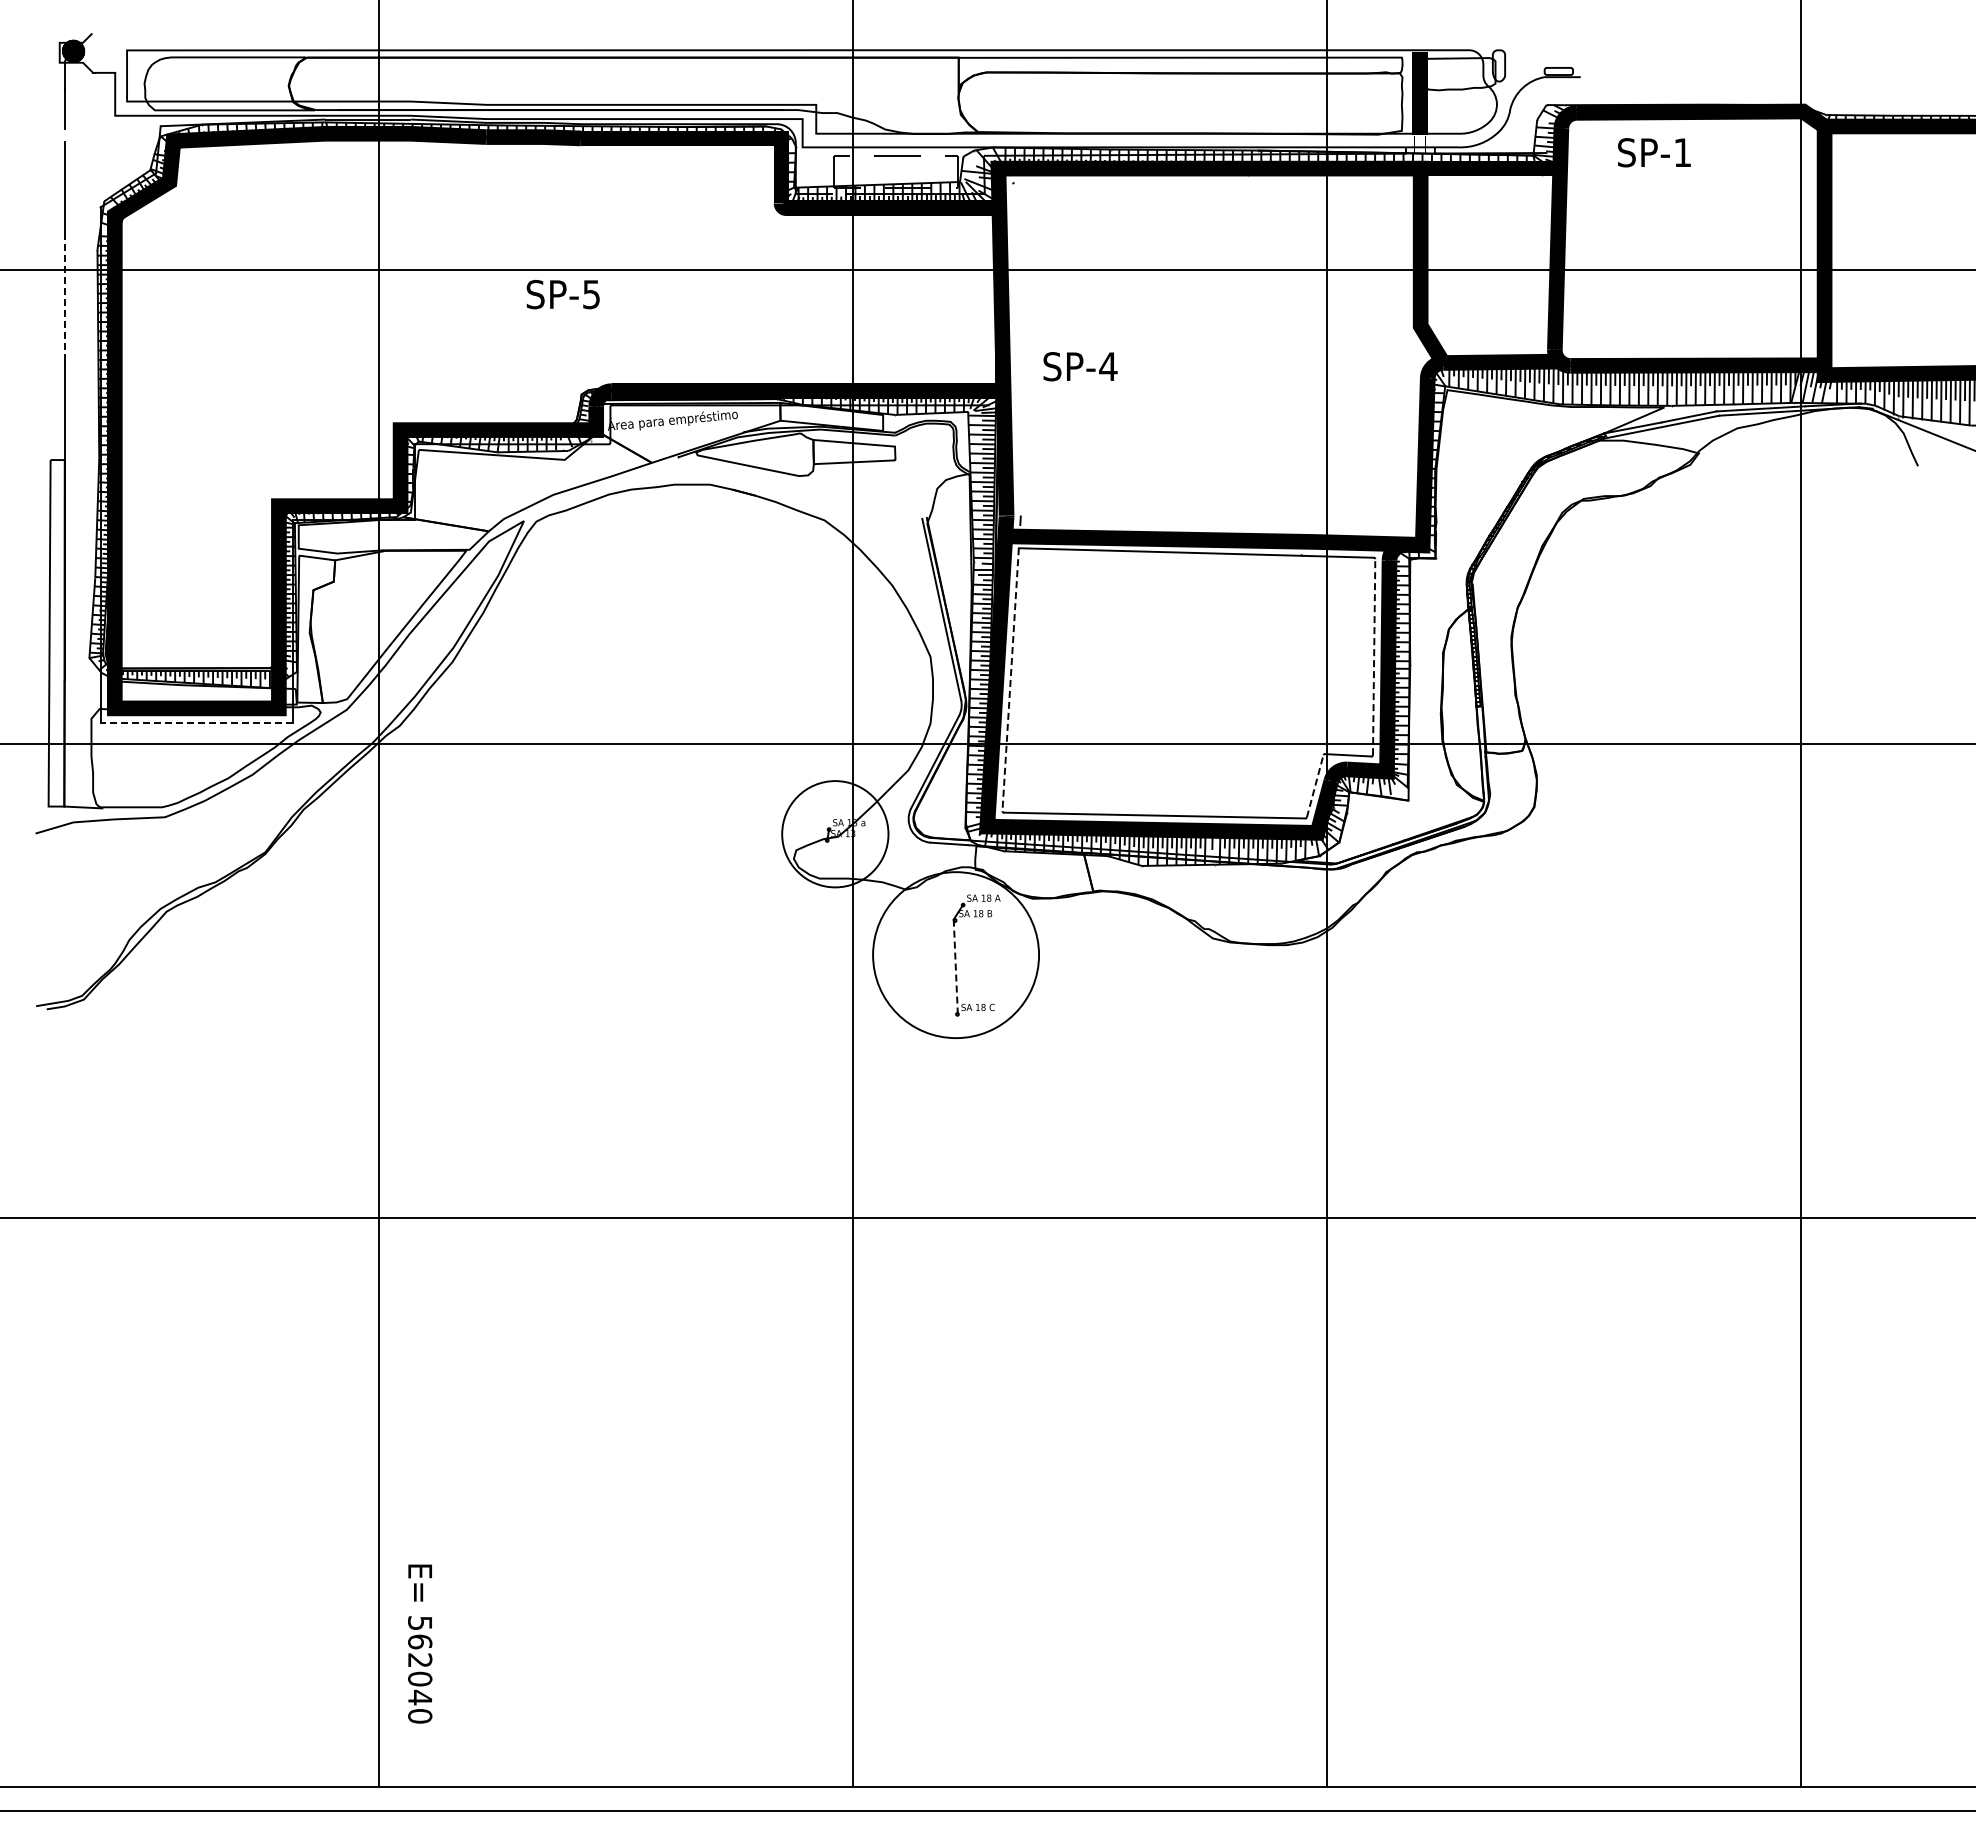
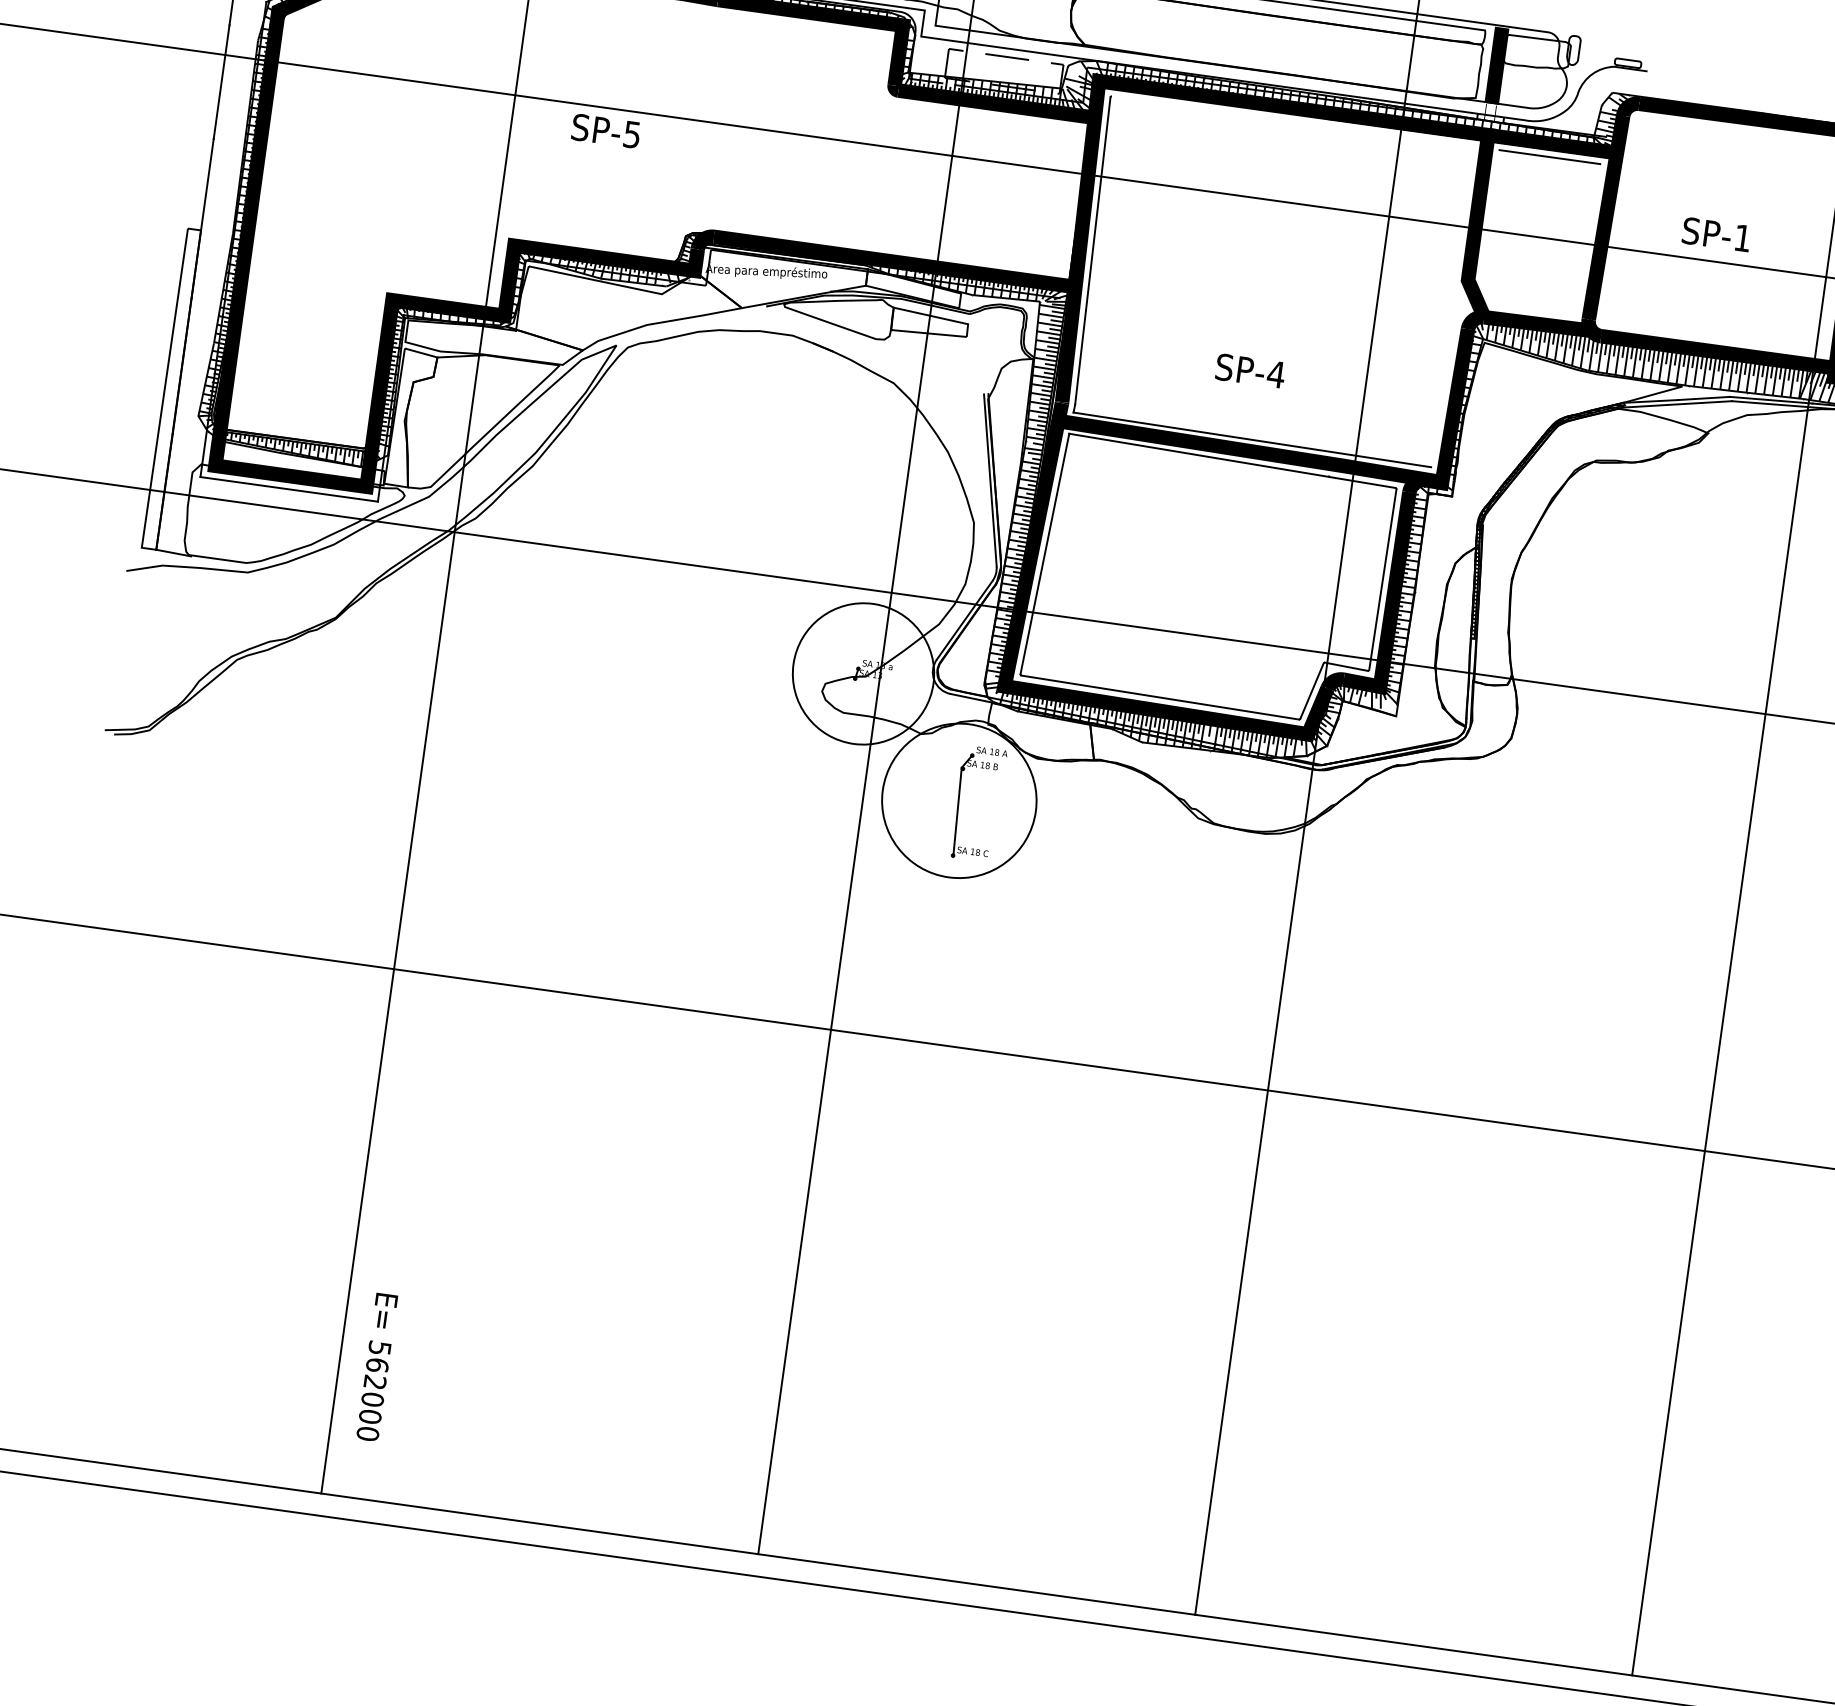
text: (1654, 152) -> (1716, 234), moved
line: (1489, 182) -> (1549, 156), added
text: (562, 294) -> (605, 130), moved
line: (64, 299) -> (221, 82), dashed -> solid
line: (1016, 350) -> (1092, 251), added
text: (1080, 366) -> (1250, 370), moved
line: (1214, 527) -> (1252, 439), added
line: (1374, 657) -> (1383, 579), dashed -> solid
line: (1010, 679) -> (1044, 553), dashed -> solid
line: (196, 722) -> (288, 489), dashed -> solid
line: (1315, 785) -> (1312, 690), dashed -> solid
circle: (835, 834) -> (863, 674), size x1.43
line: (955, 967) -> (957, 812), dashed -> solid
text: (420, 1697) -> (370, 1416), 562040 -> 562000

